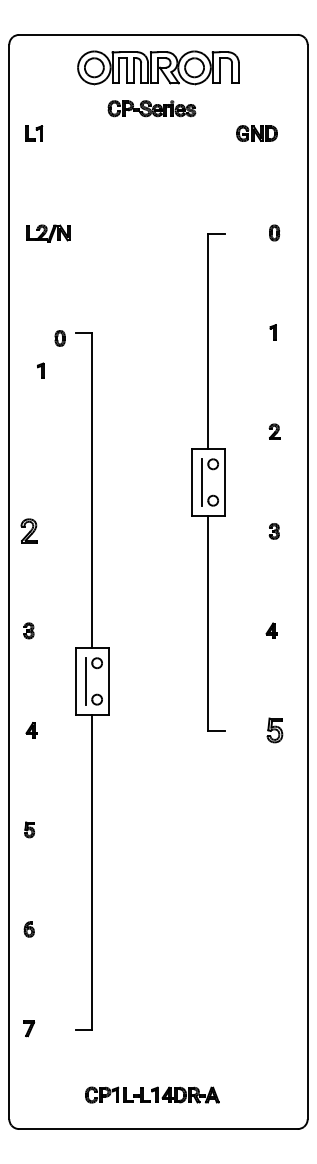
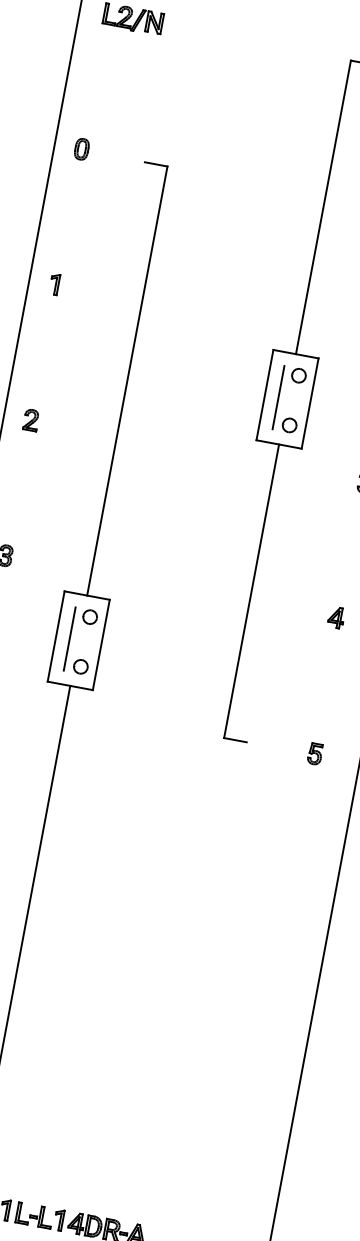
part: (59, 338) -> (80, 149), moved
part: (40, 370) -> (54, 283), moved
part: (28, 531) -> (30, 420), size x0.62
part: (274, 730) -> (314, 754), size x0.62

